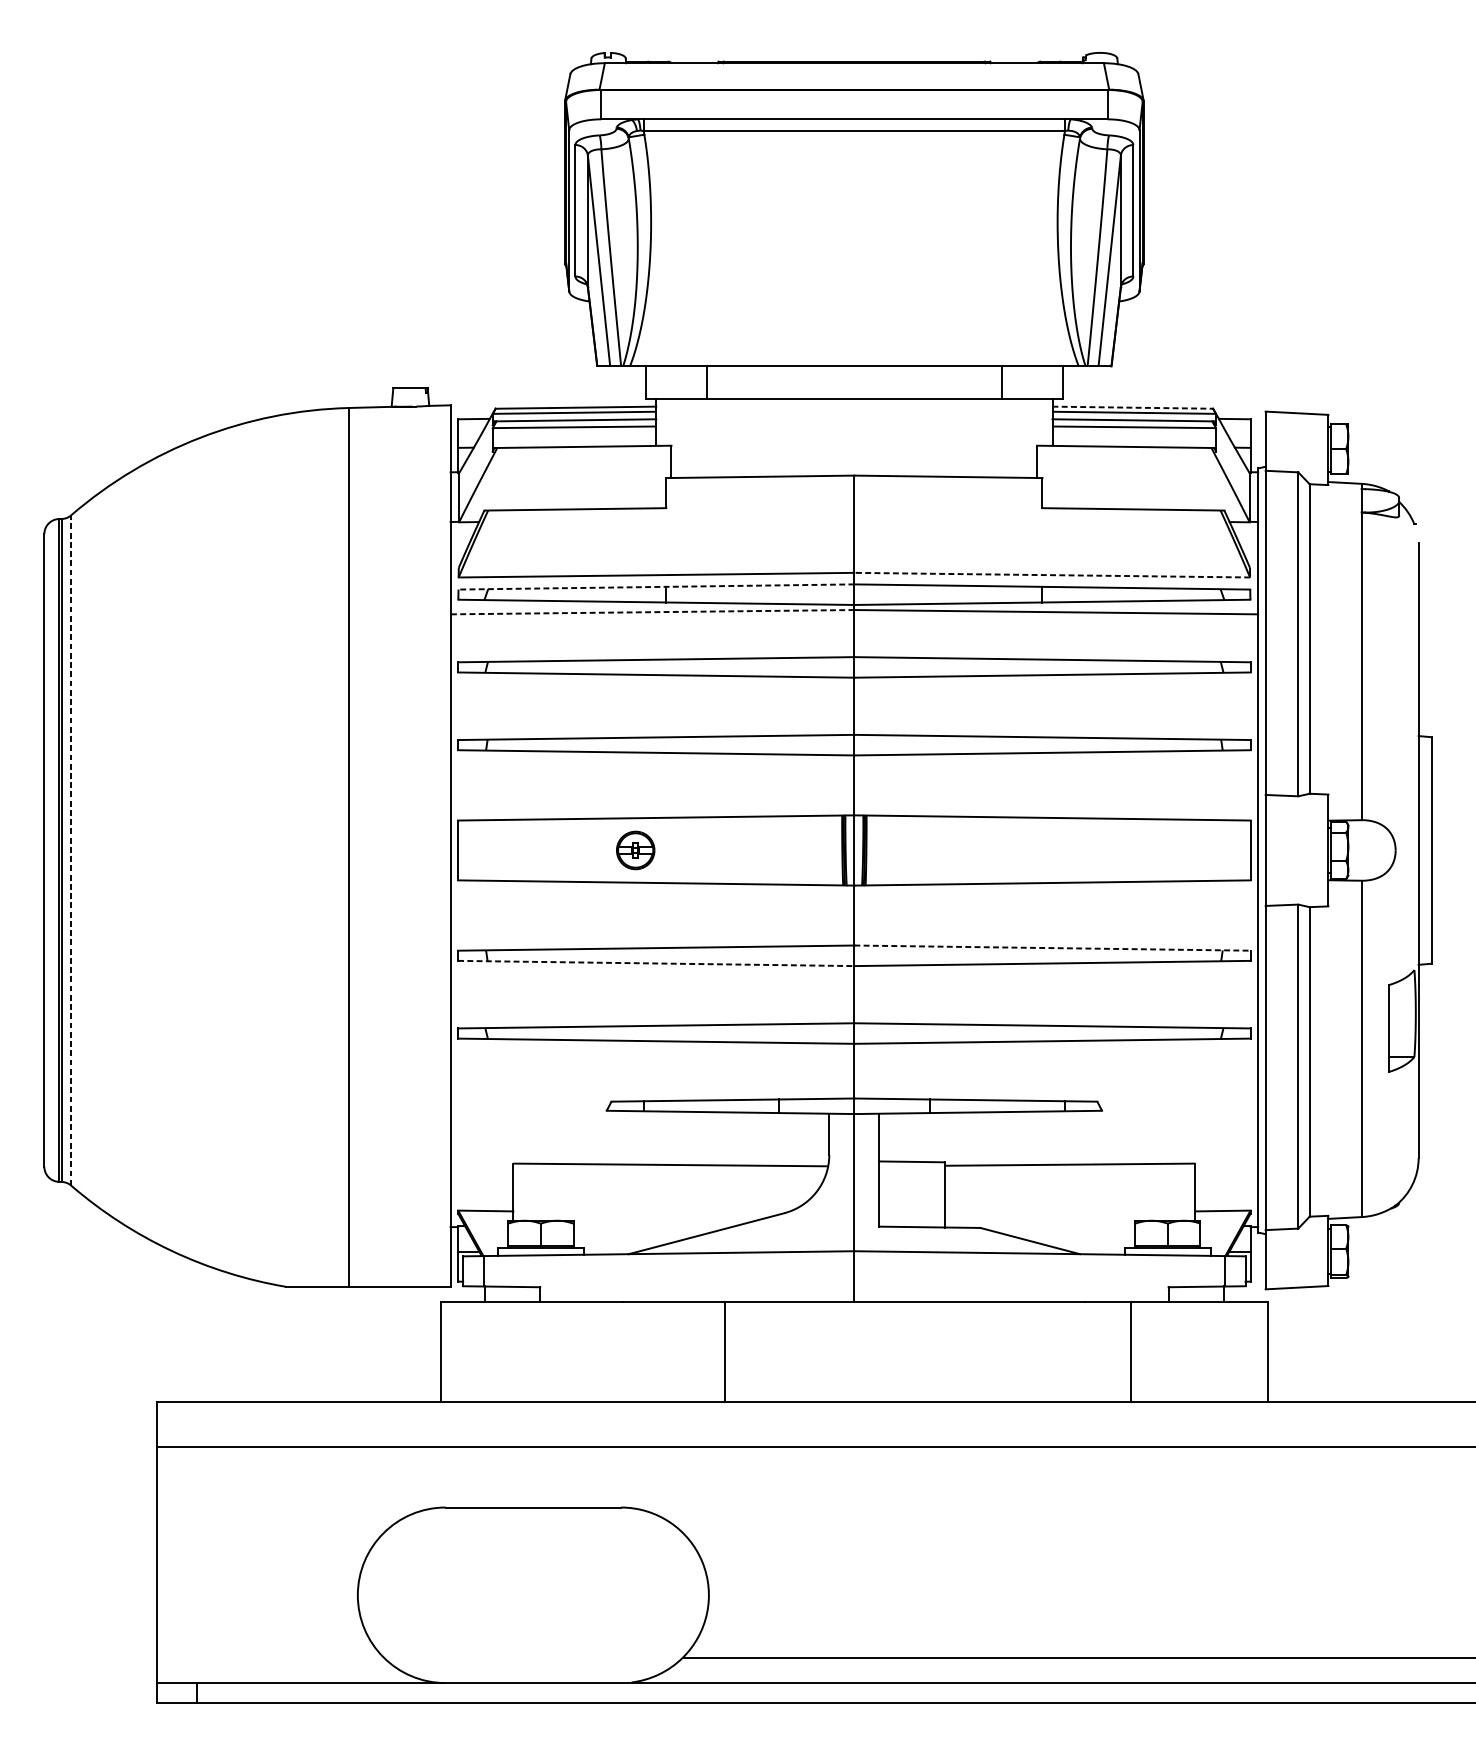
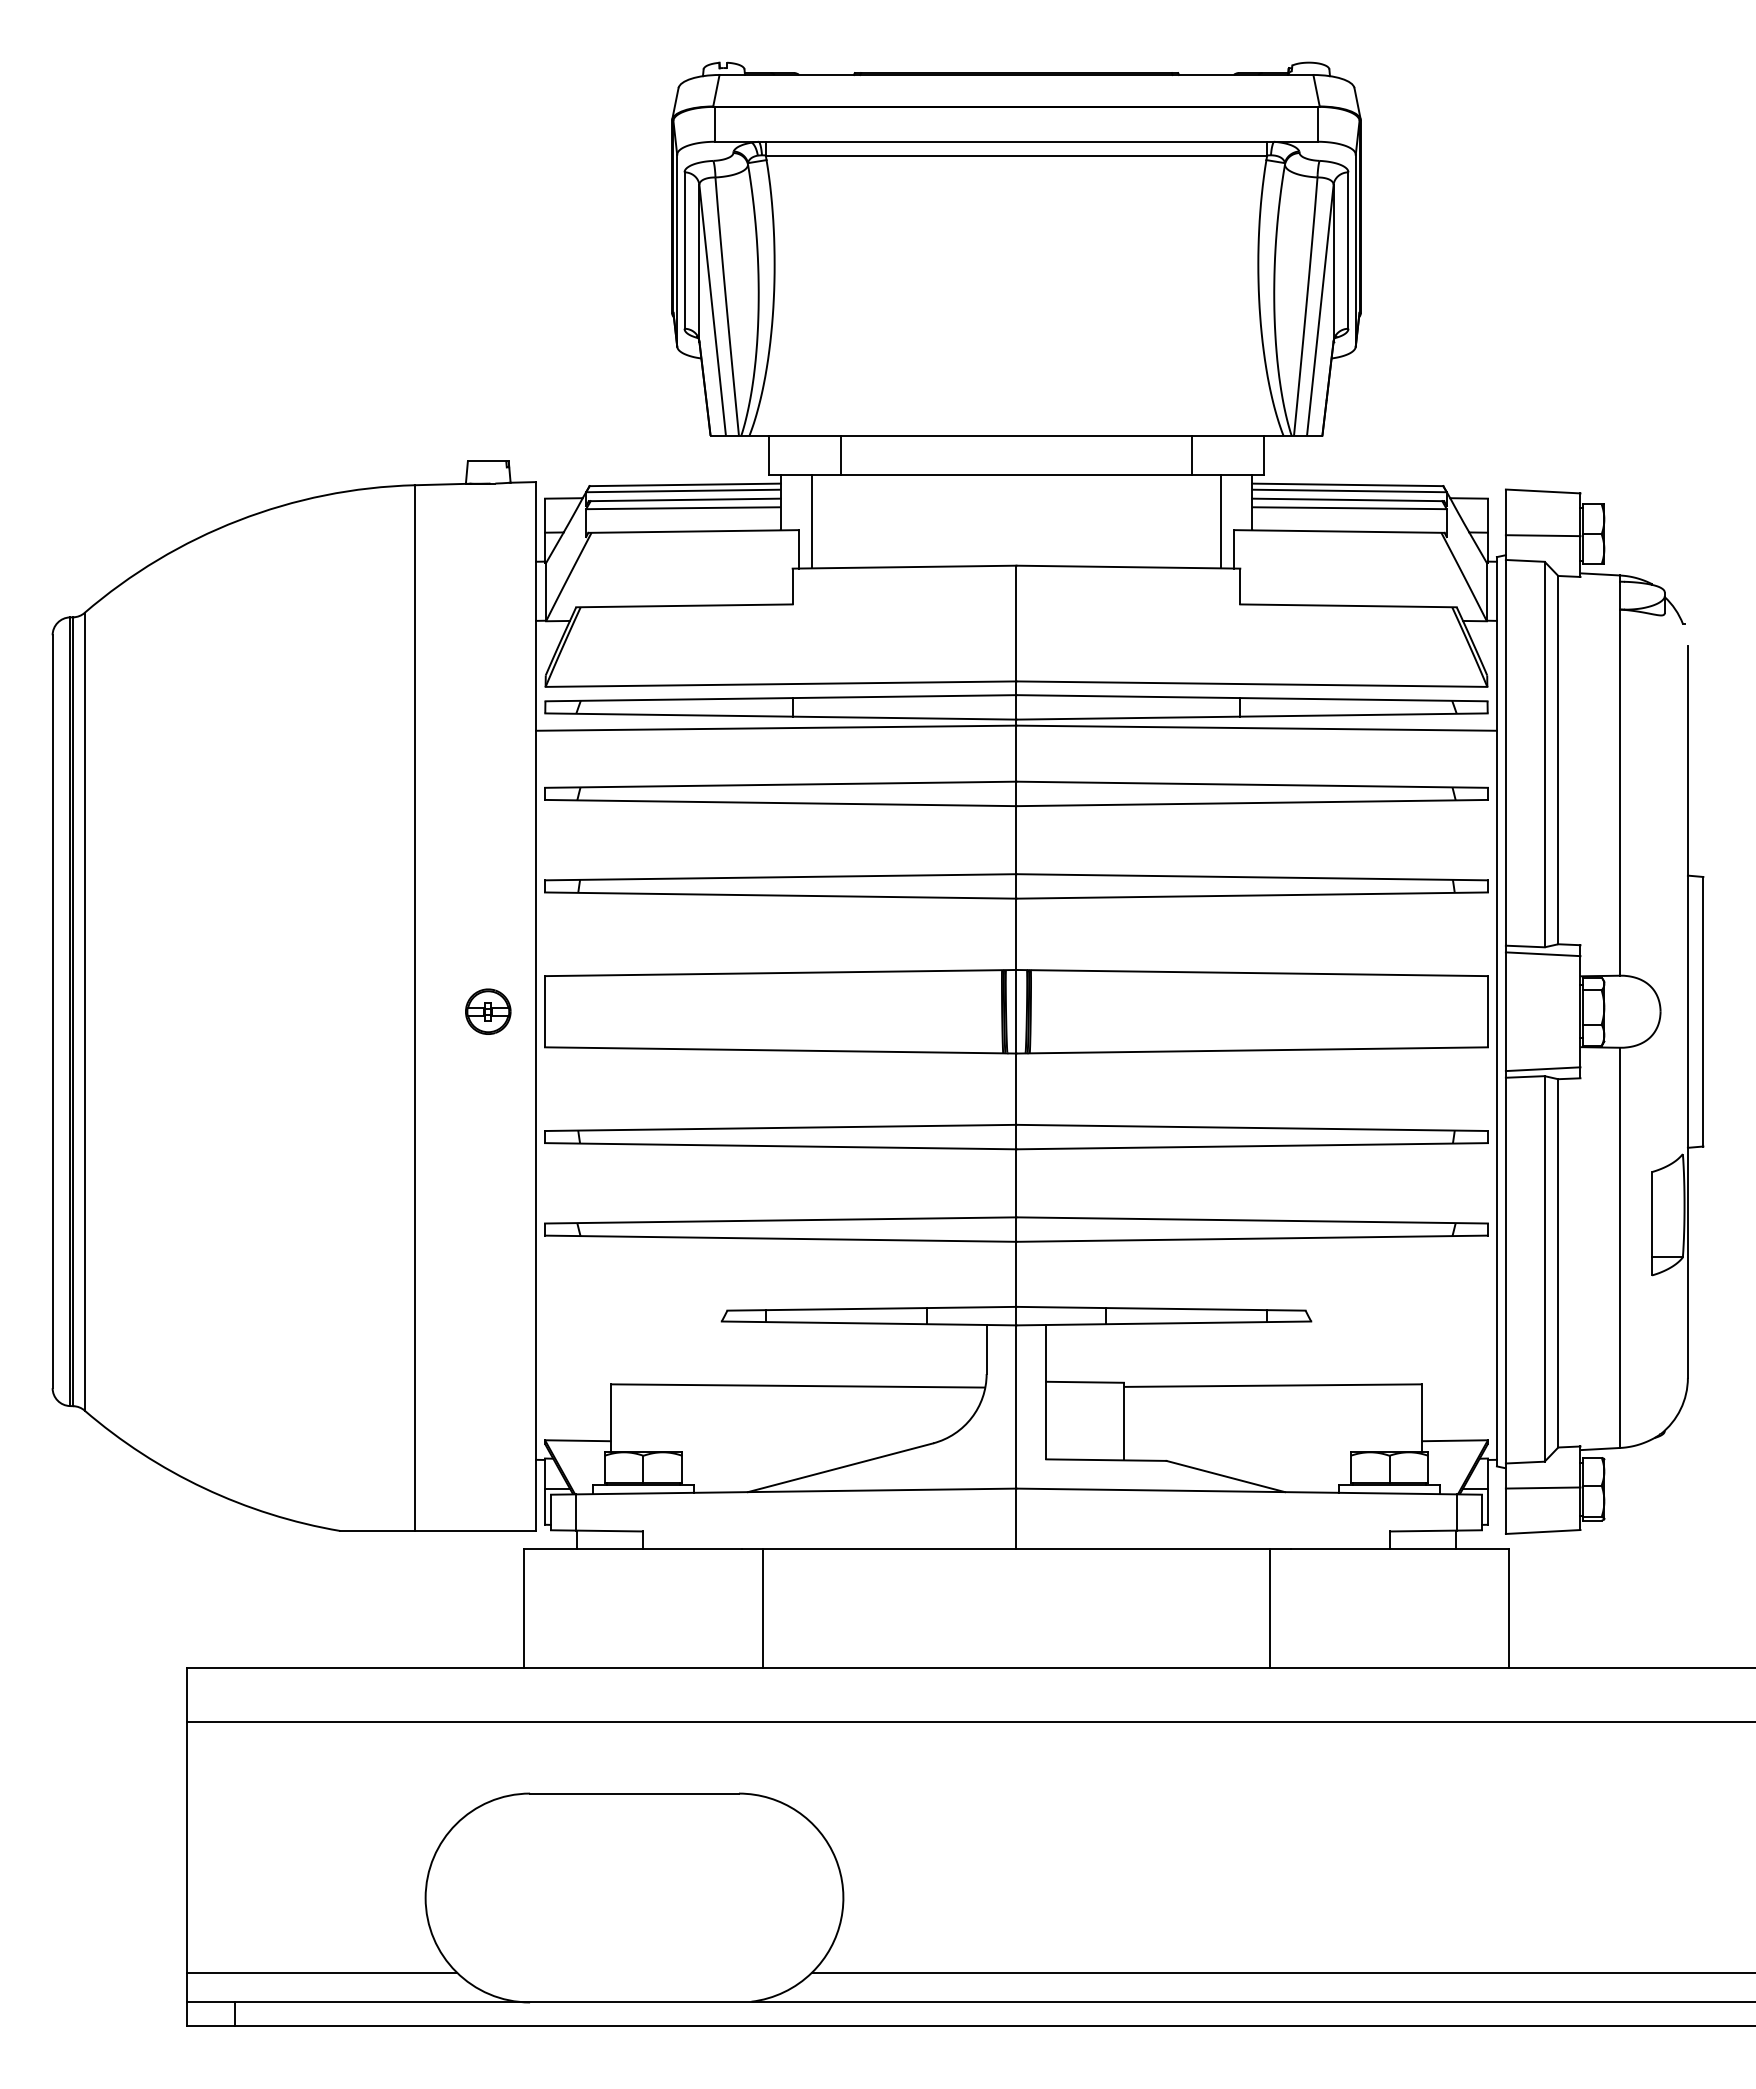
line: (1132, 407) -> (1347, 484), dashed -> solid
line: (682, 438) -> (811, 521), added
line: (1026, 438) -> (1221, 521), added
line: (1296, 450) -> (1542, 535), added
line: (1051, 575) -> (1251, 684), dashed -> solid
line: (656, 587) -> (780, 698), dashed -> solid
line: (651, 612) -> (775, 728), dashed -> solid
line: (1296, 802) -> (1542, 954), added
line: (71, 850) -> (84, 1011), dashed -> solid
part: (635, 850) -> (488, 1011), moved
line: (1296, 899) -> (1542, 1069), added
line: (1052, 947) -> (1252, 1127), dashed -> solid
line: (656, 963) -> (780, 1146), dashed -> solid
line: (1296, 1250) -> (1542, 1487), added
line: (724, 1351) -> (762, 1608), moved
line: (1131, 1351) -> (1270, 1608), moved
line: (270, 1657) -> (321, 1972), added

